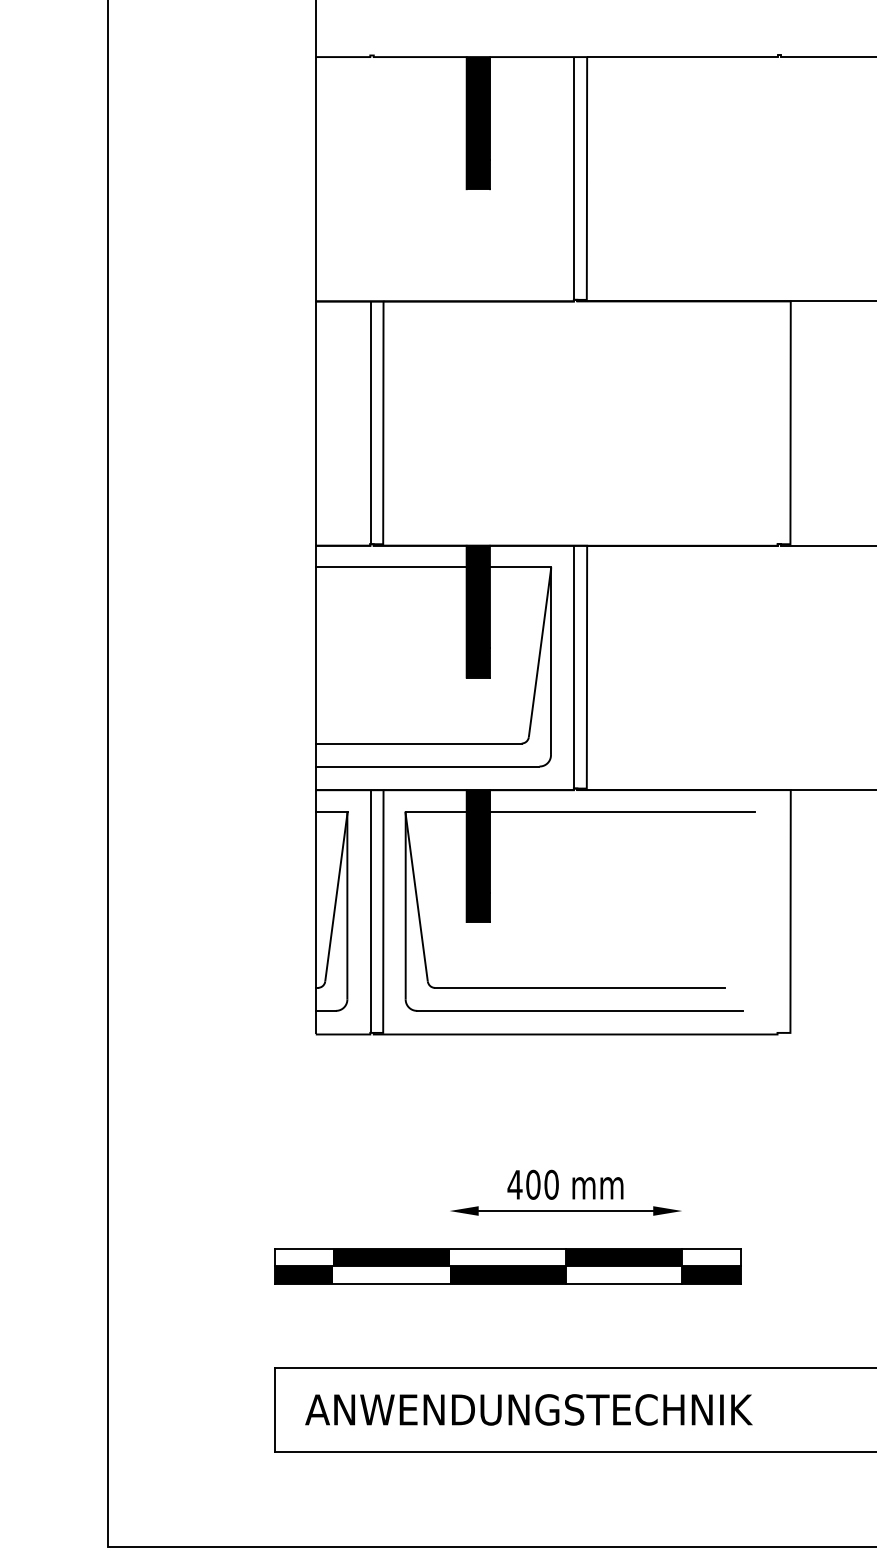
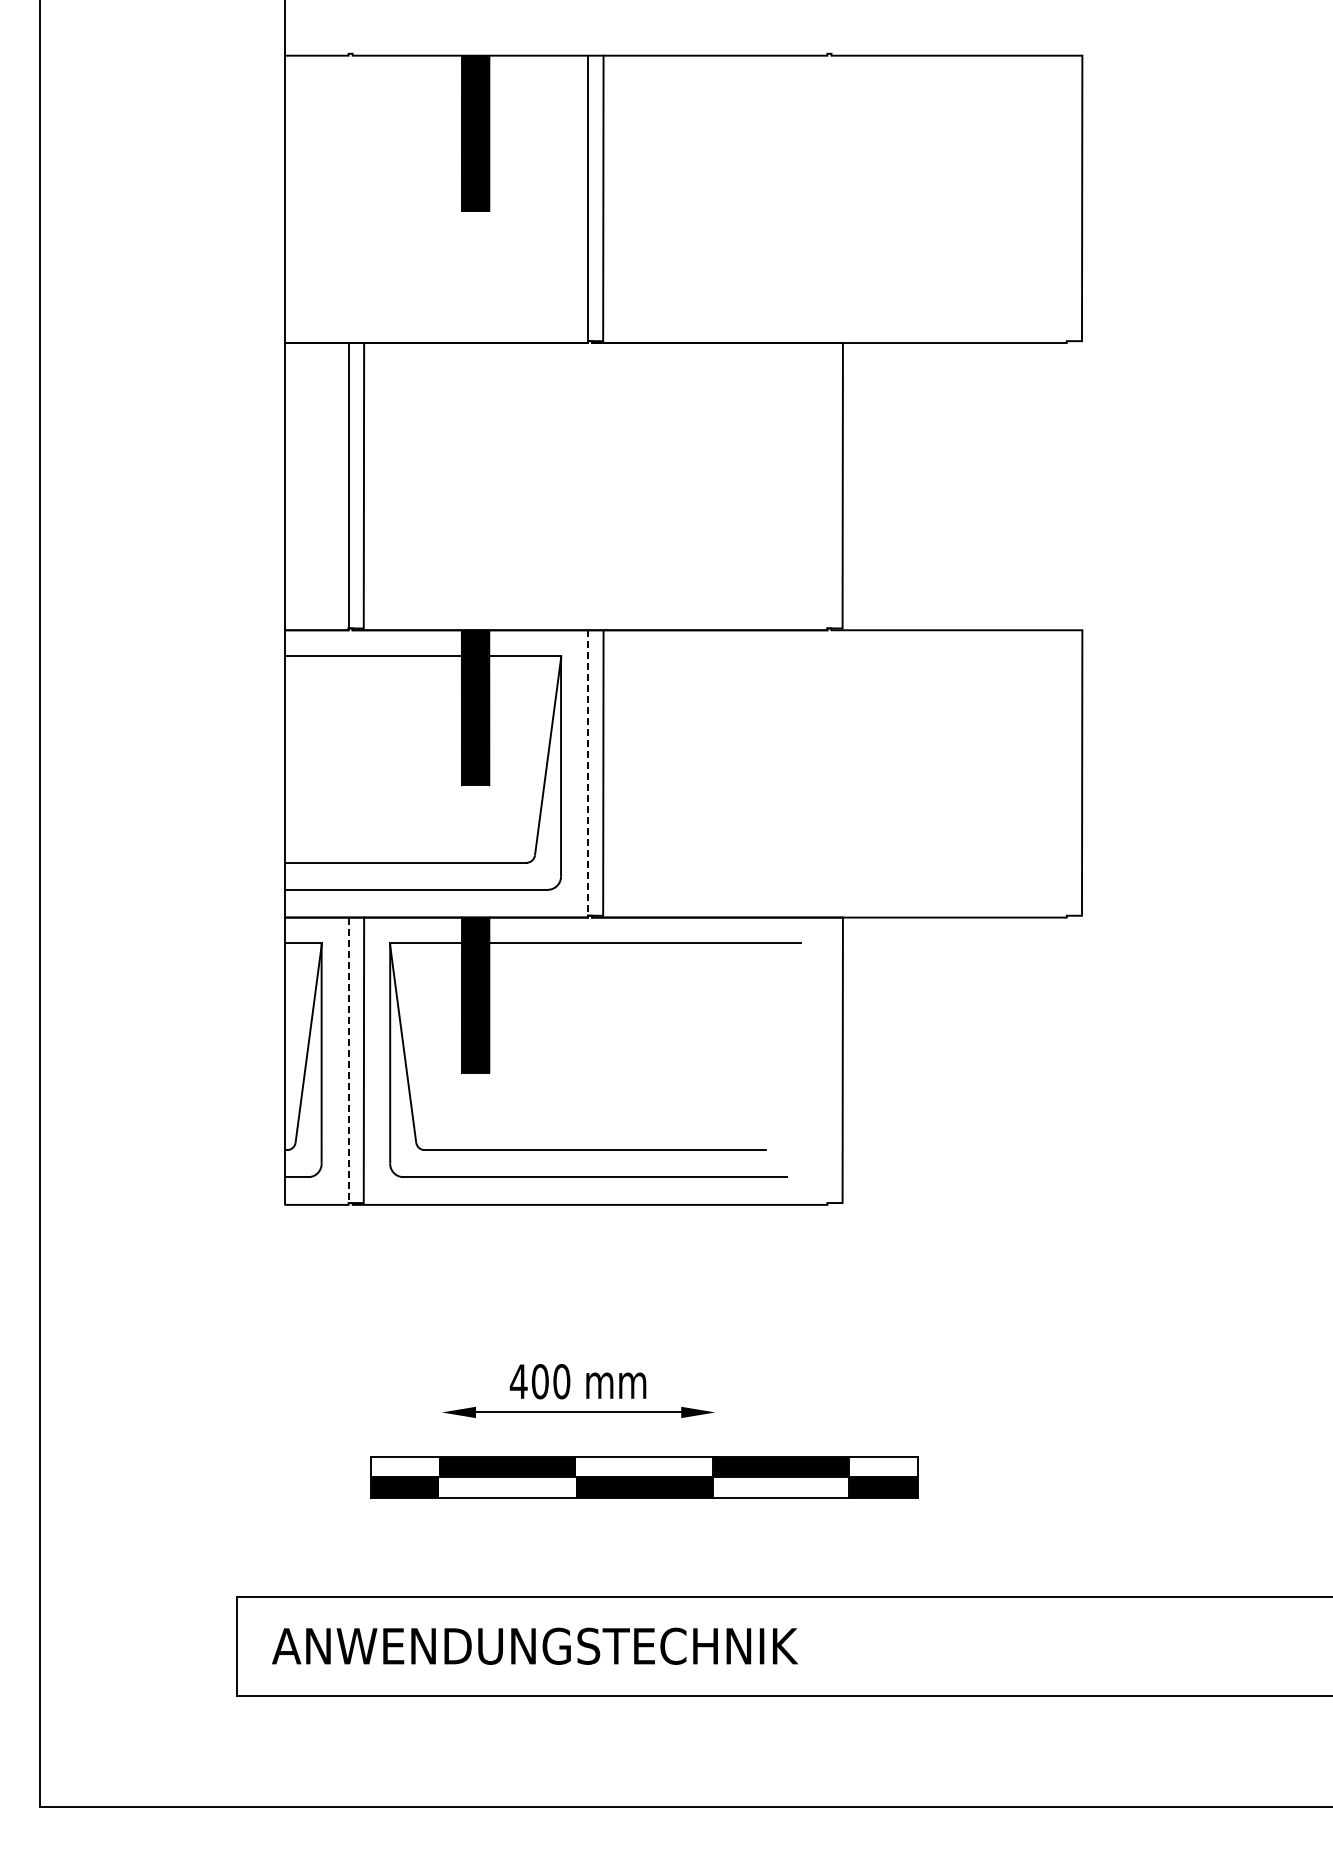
line: (574, 667) -> (588, 773), solid -> dashed
line: (370, 911) -> (348, 1060), solid -> dashed
part: (508, 1266) -> (644, 1477), moved

